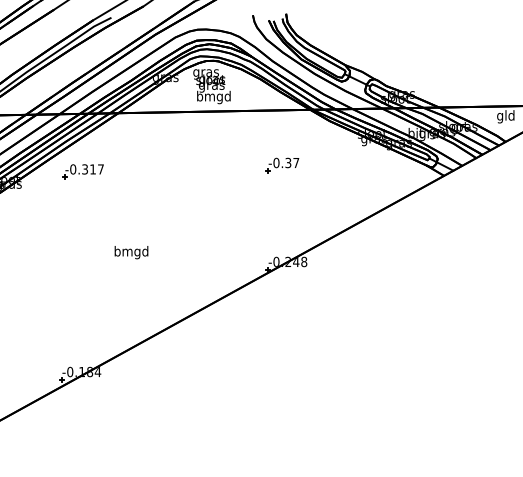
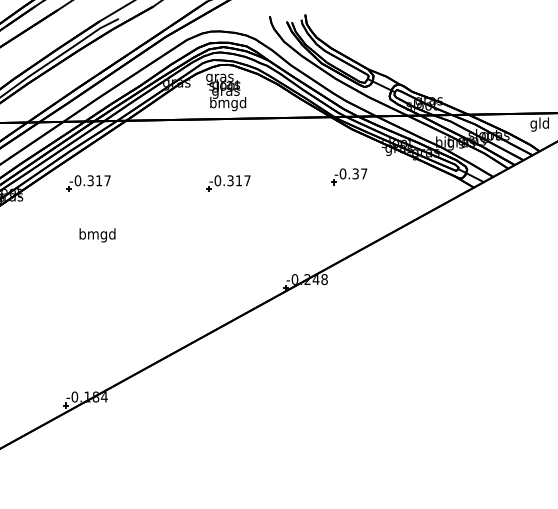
part: (282, 165) -> (349, 176), moved
part: (213, 171) -> (227, 182), added
text: (131, 252) -> (97, 235), moved

